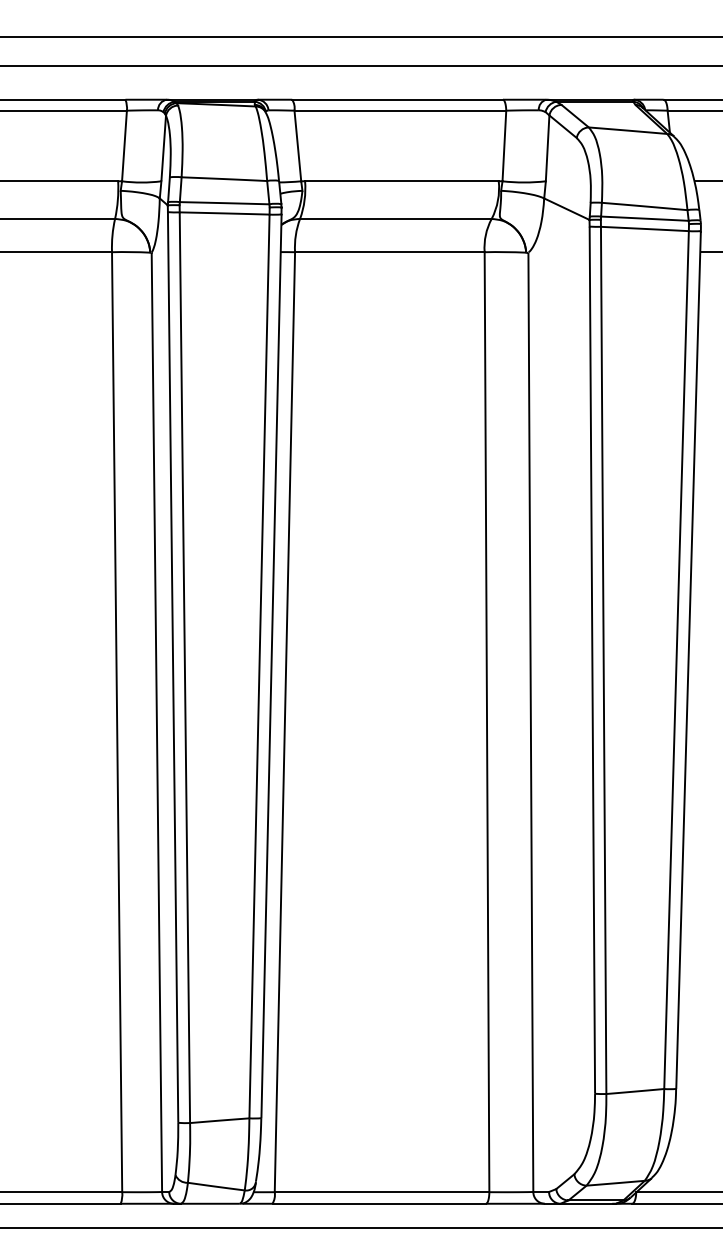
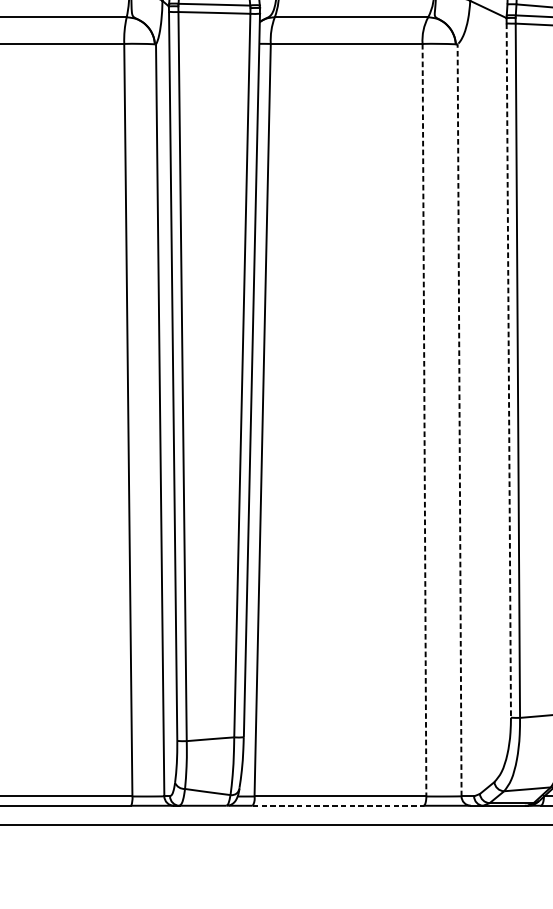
line: (592, 661) -> (508, 371), solid -> dashed
line: (487, 721) -> (424, 419), solid -> dashed
line: (530, 721) -> (459, 419), solid -> dashed
line: (379, 1203) -> (338, 805), solid -> dashed

